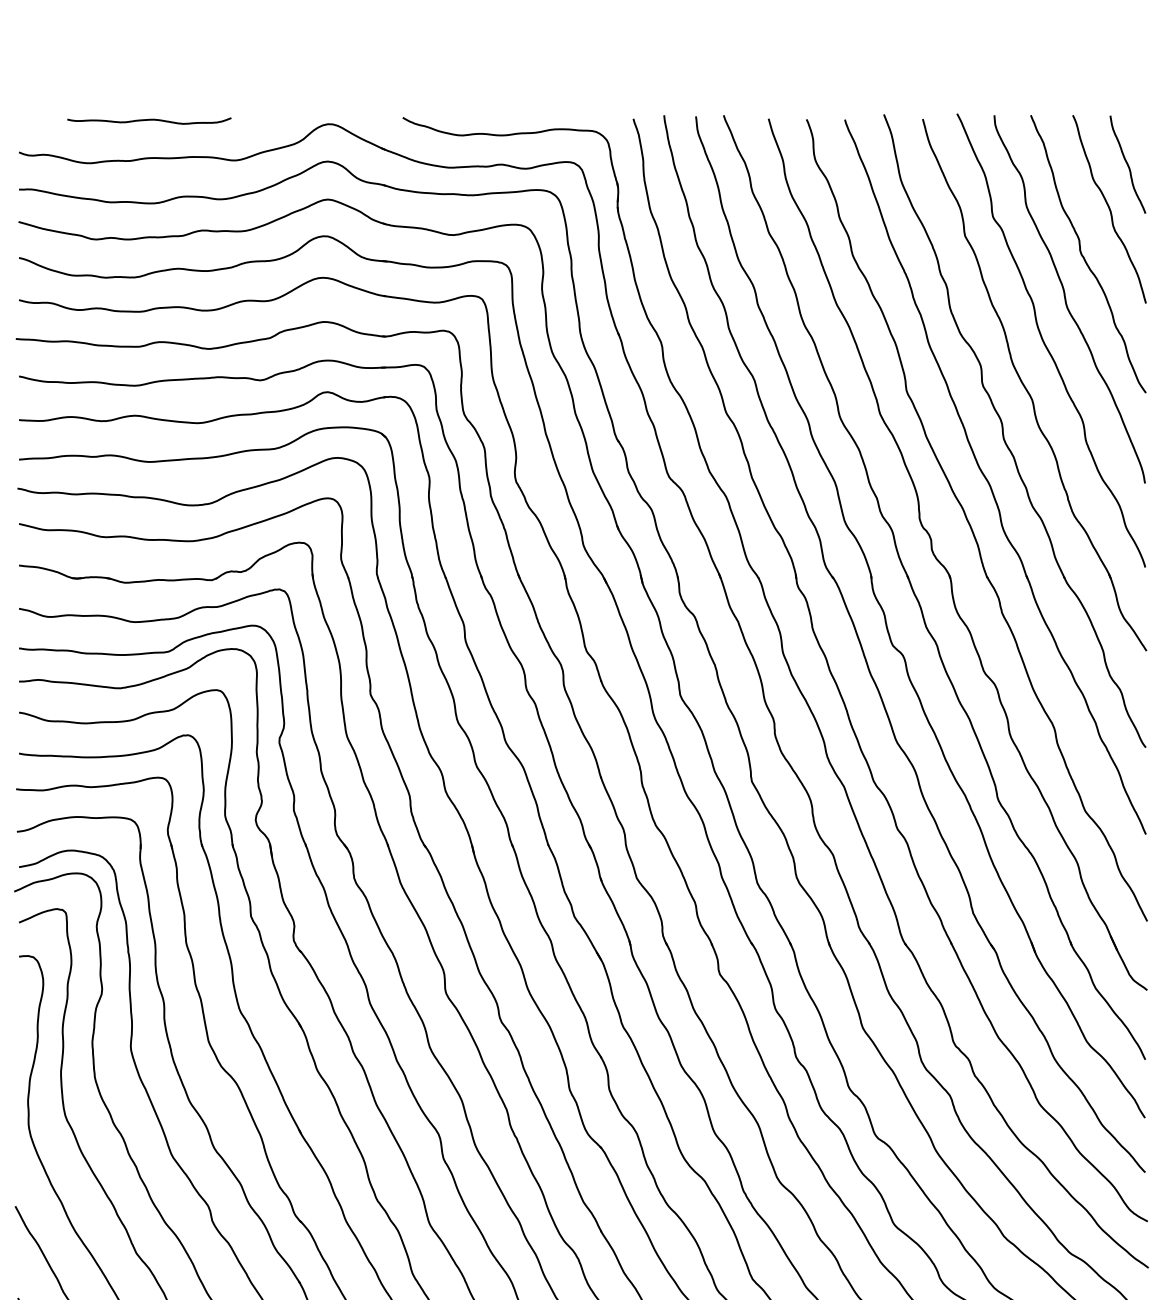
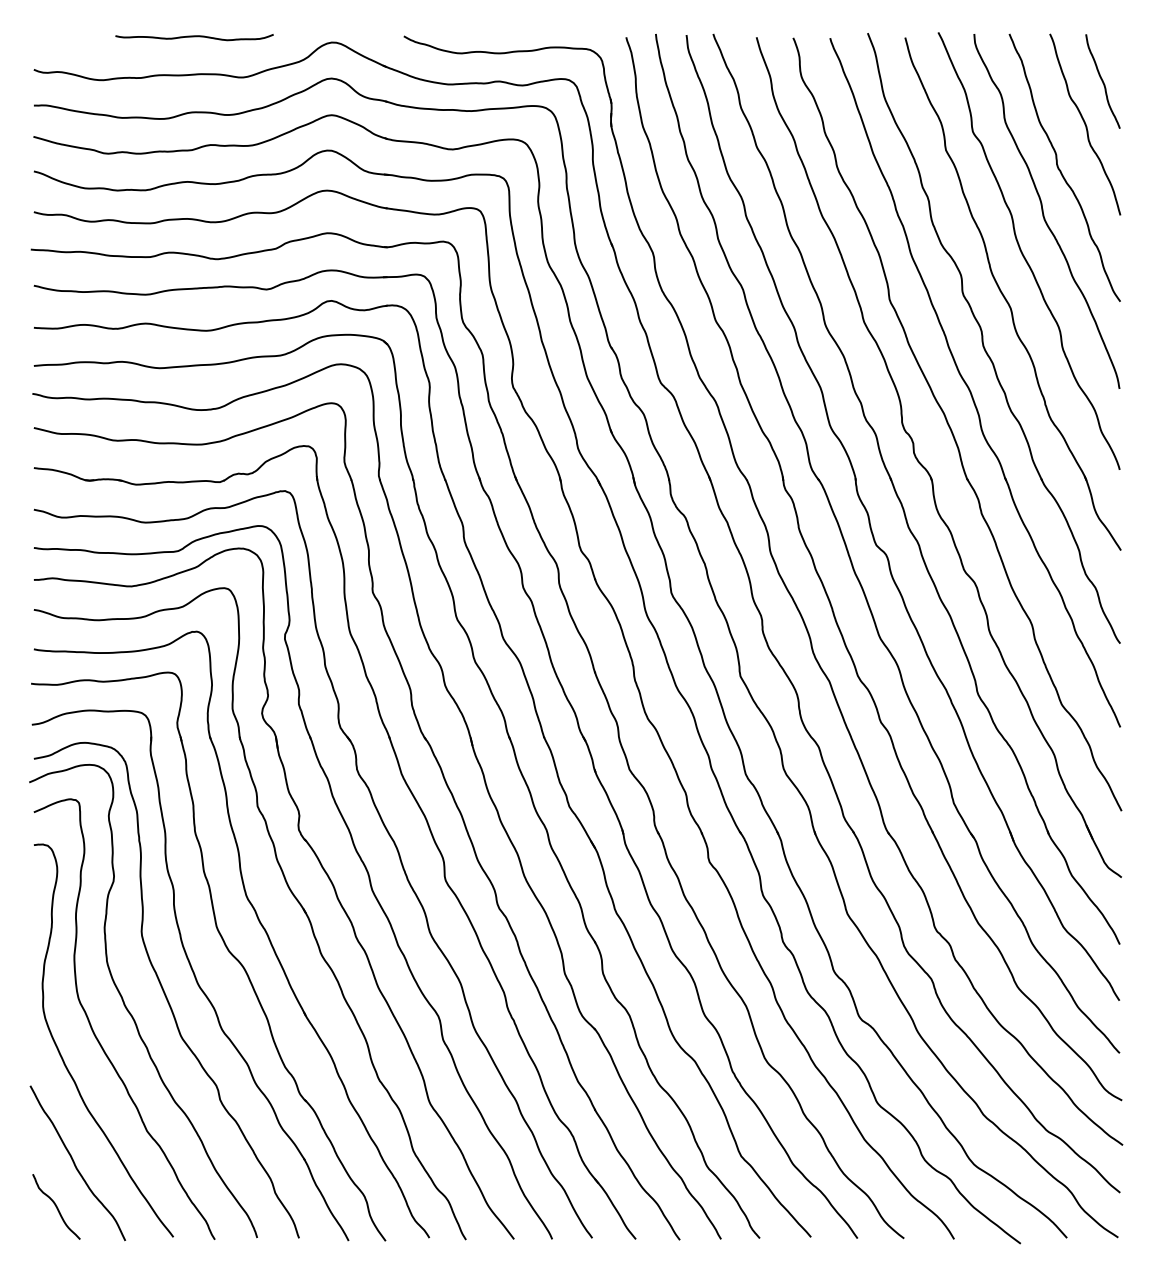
curve: (149, 121) -> (194, 37), moved

